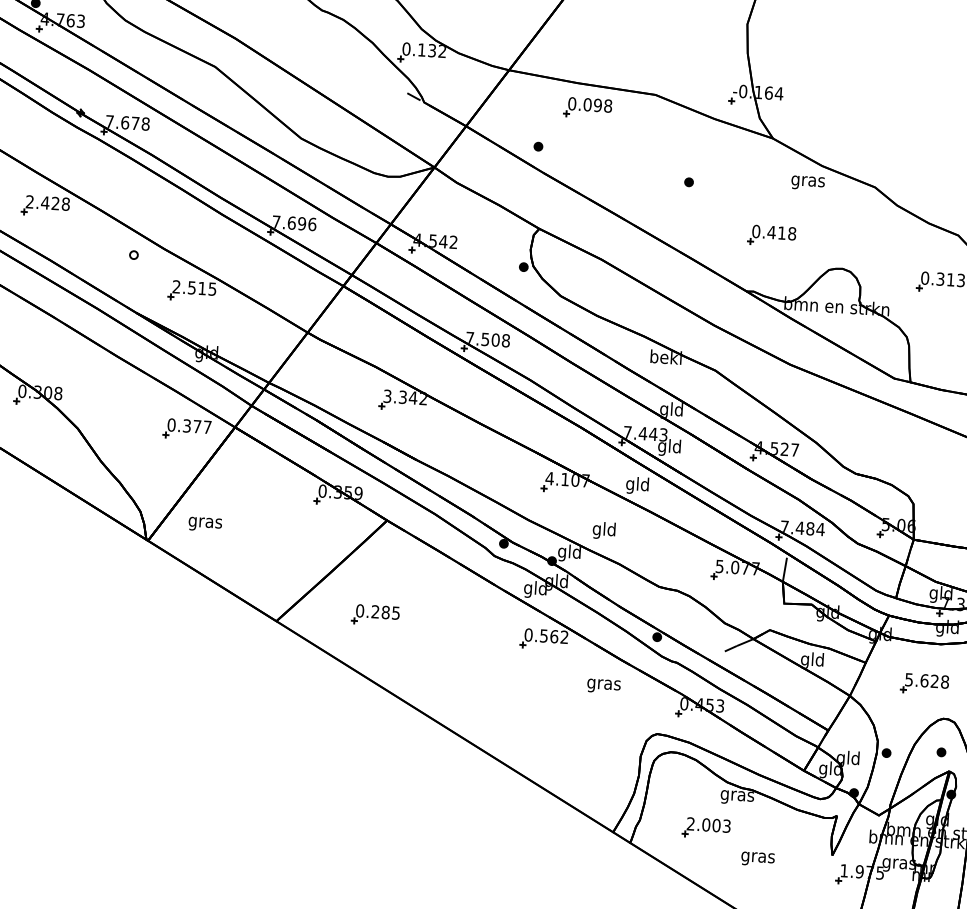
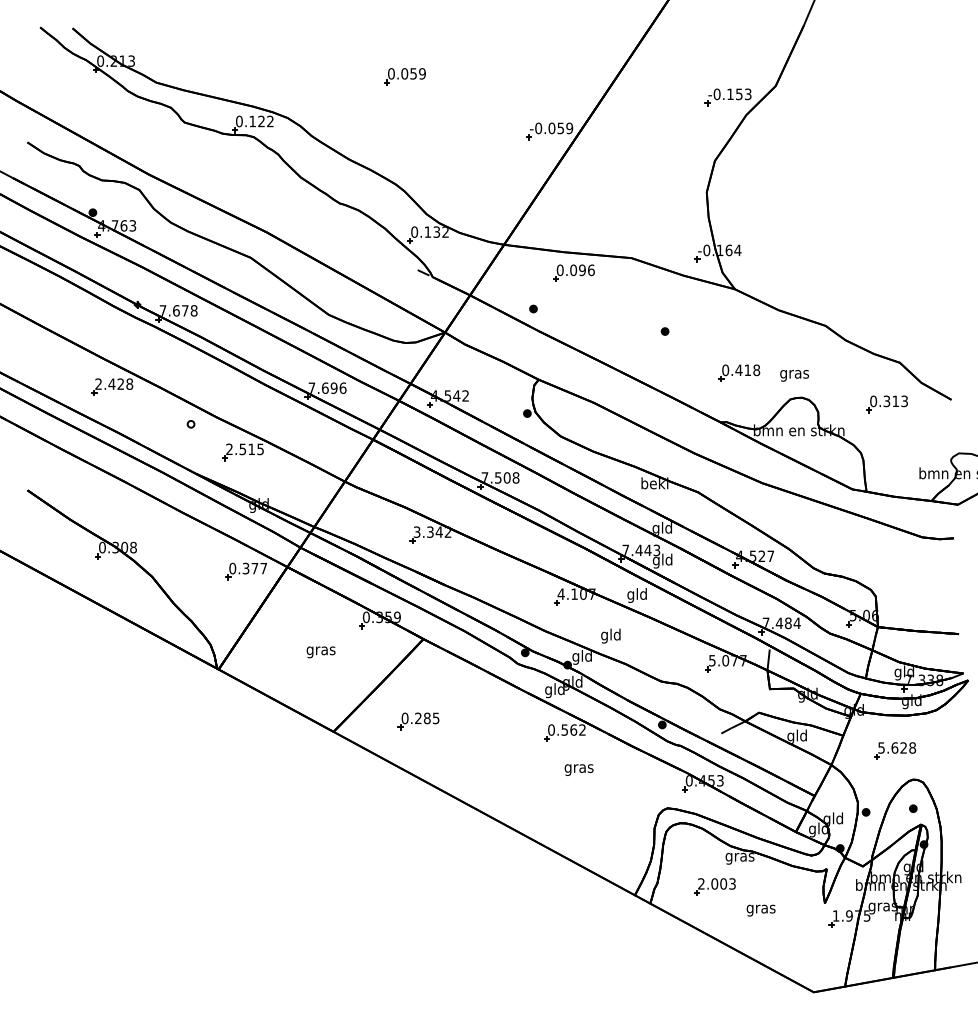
text: (608, 105) -> (591, 269), 0.098 -> 0.096
text: (807, 182) -> (794, 375), moved
text: (204, 524) -> (320, 652), moved
text: (603, 685) -> (578, 769), moved

